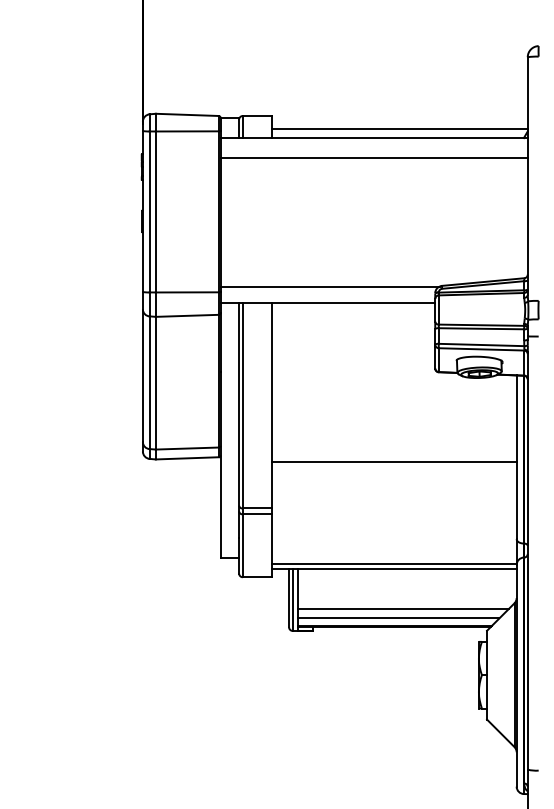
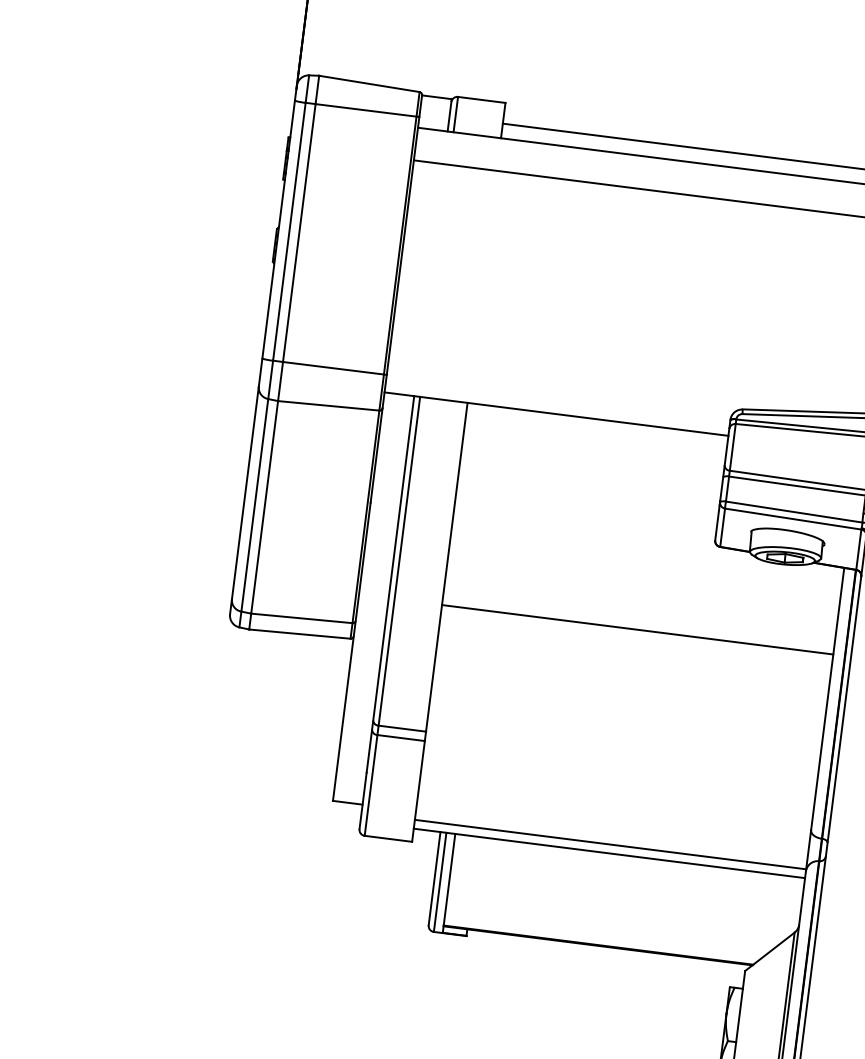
line: (329, 286) -> (562, 387), removed
line: (394, 462) -> (637, 629), moved
line: (403, 608) -> (615, 918), removed
line: (398, 618) -> (605, 933), removed

